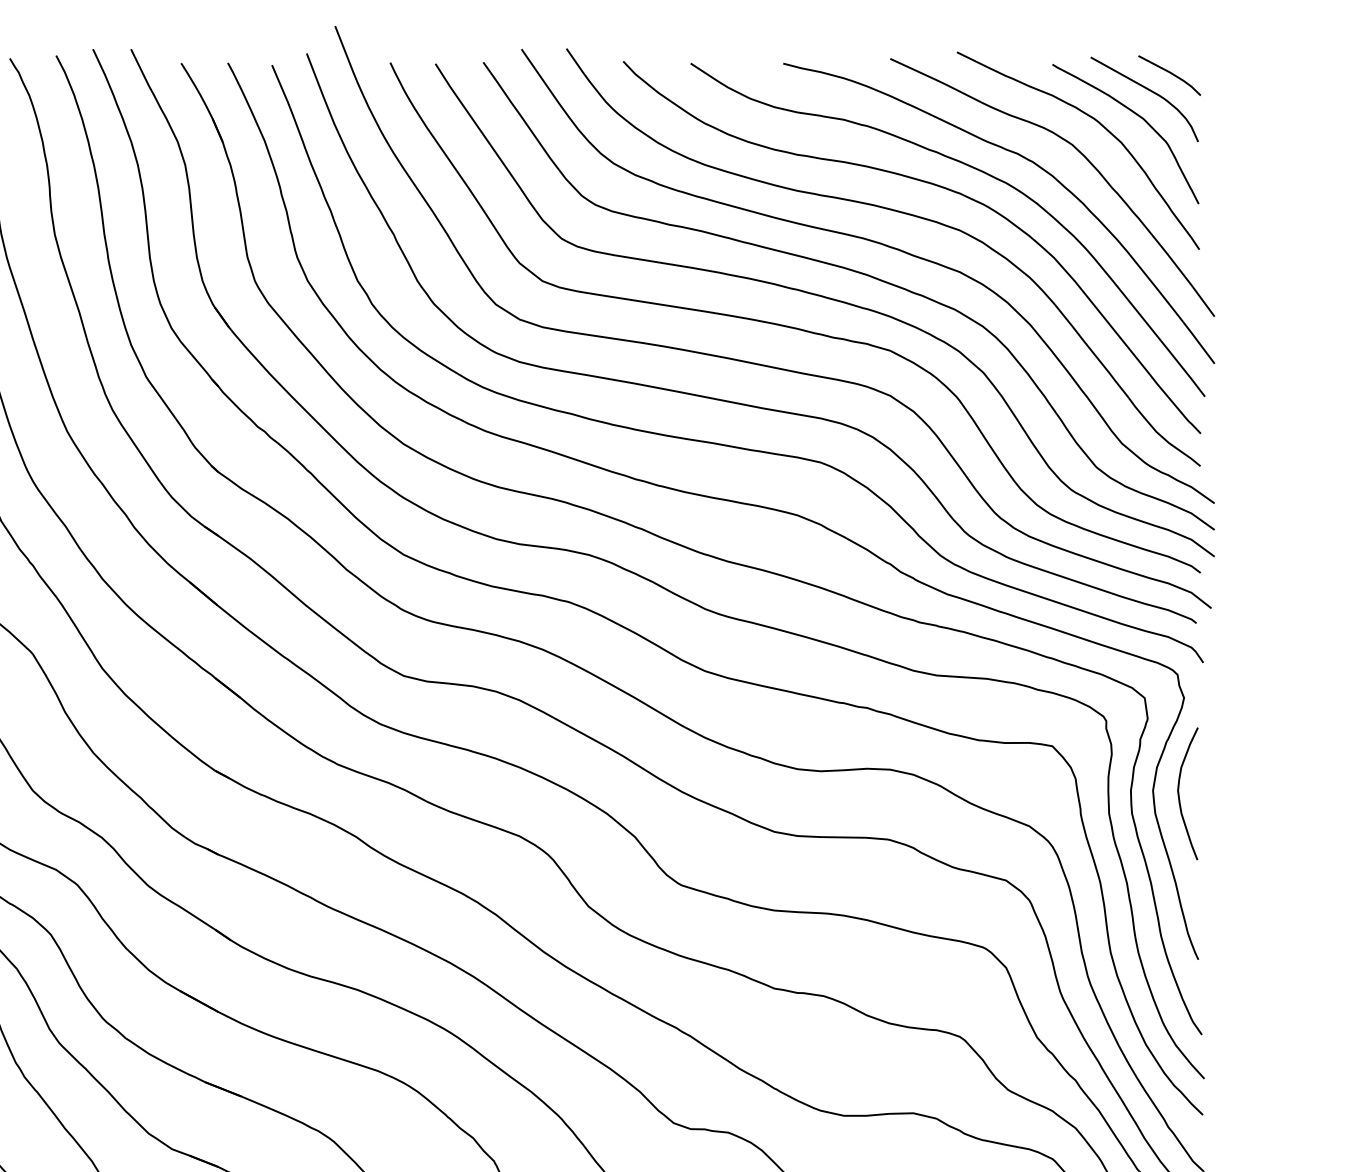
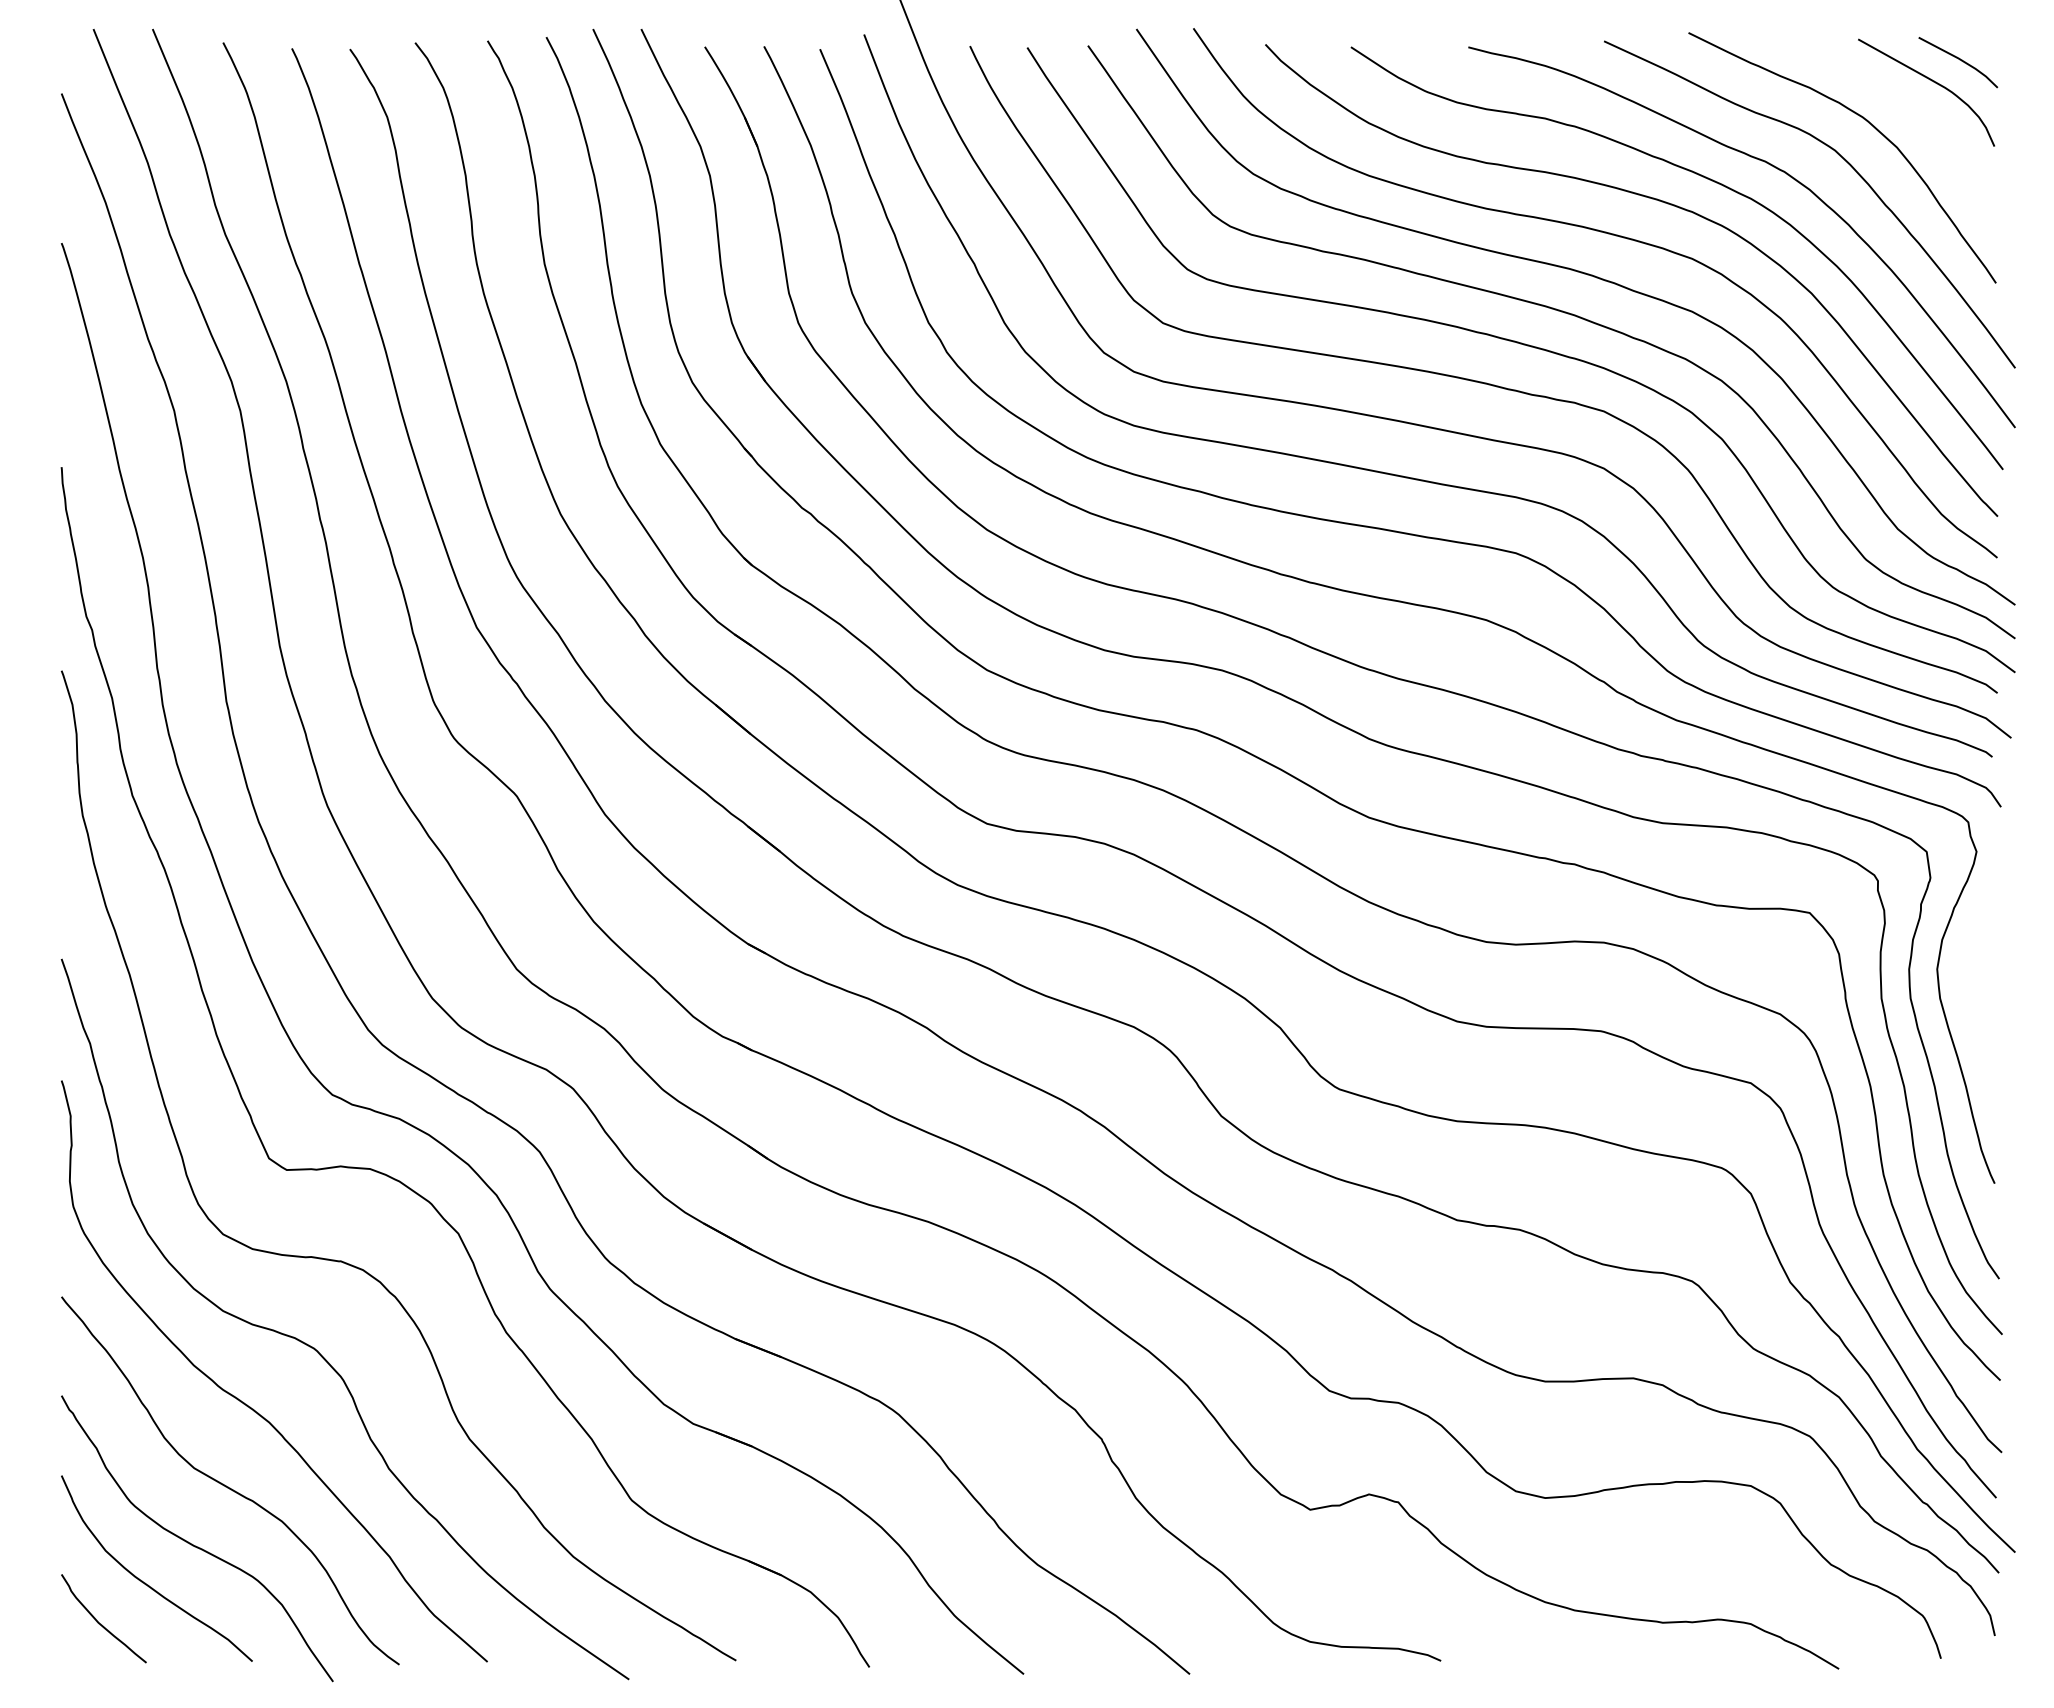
curve: (1137, 115) -> (1917, 113), removed
curve: (1179, 794) -> (1970, 973), removed

